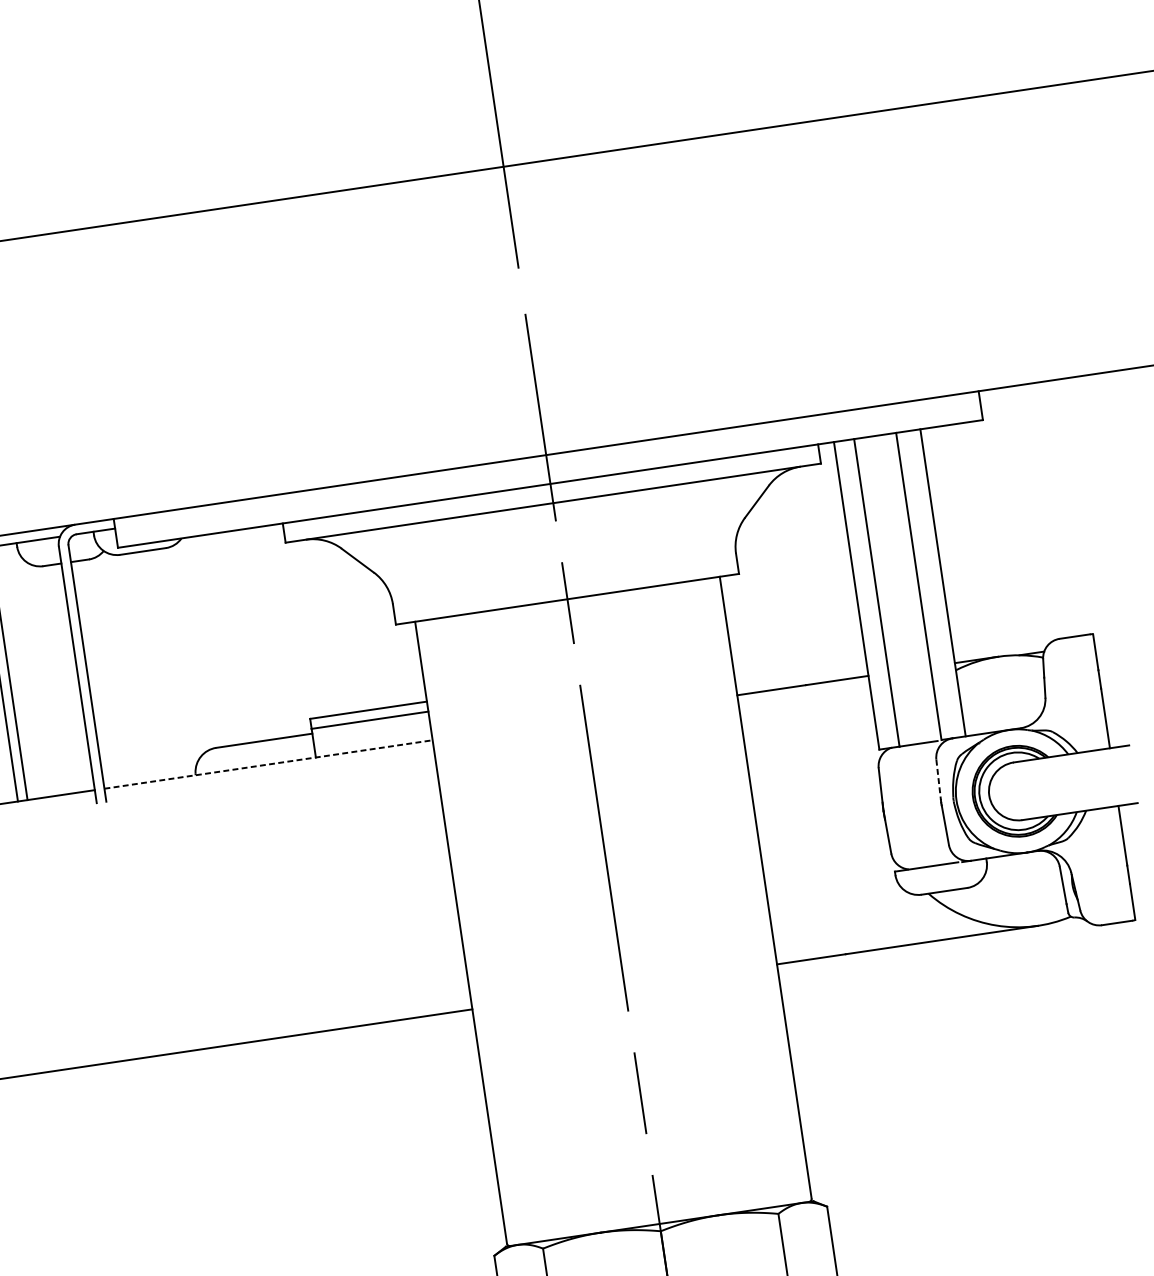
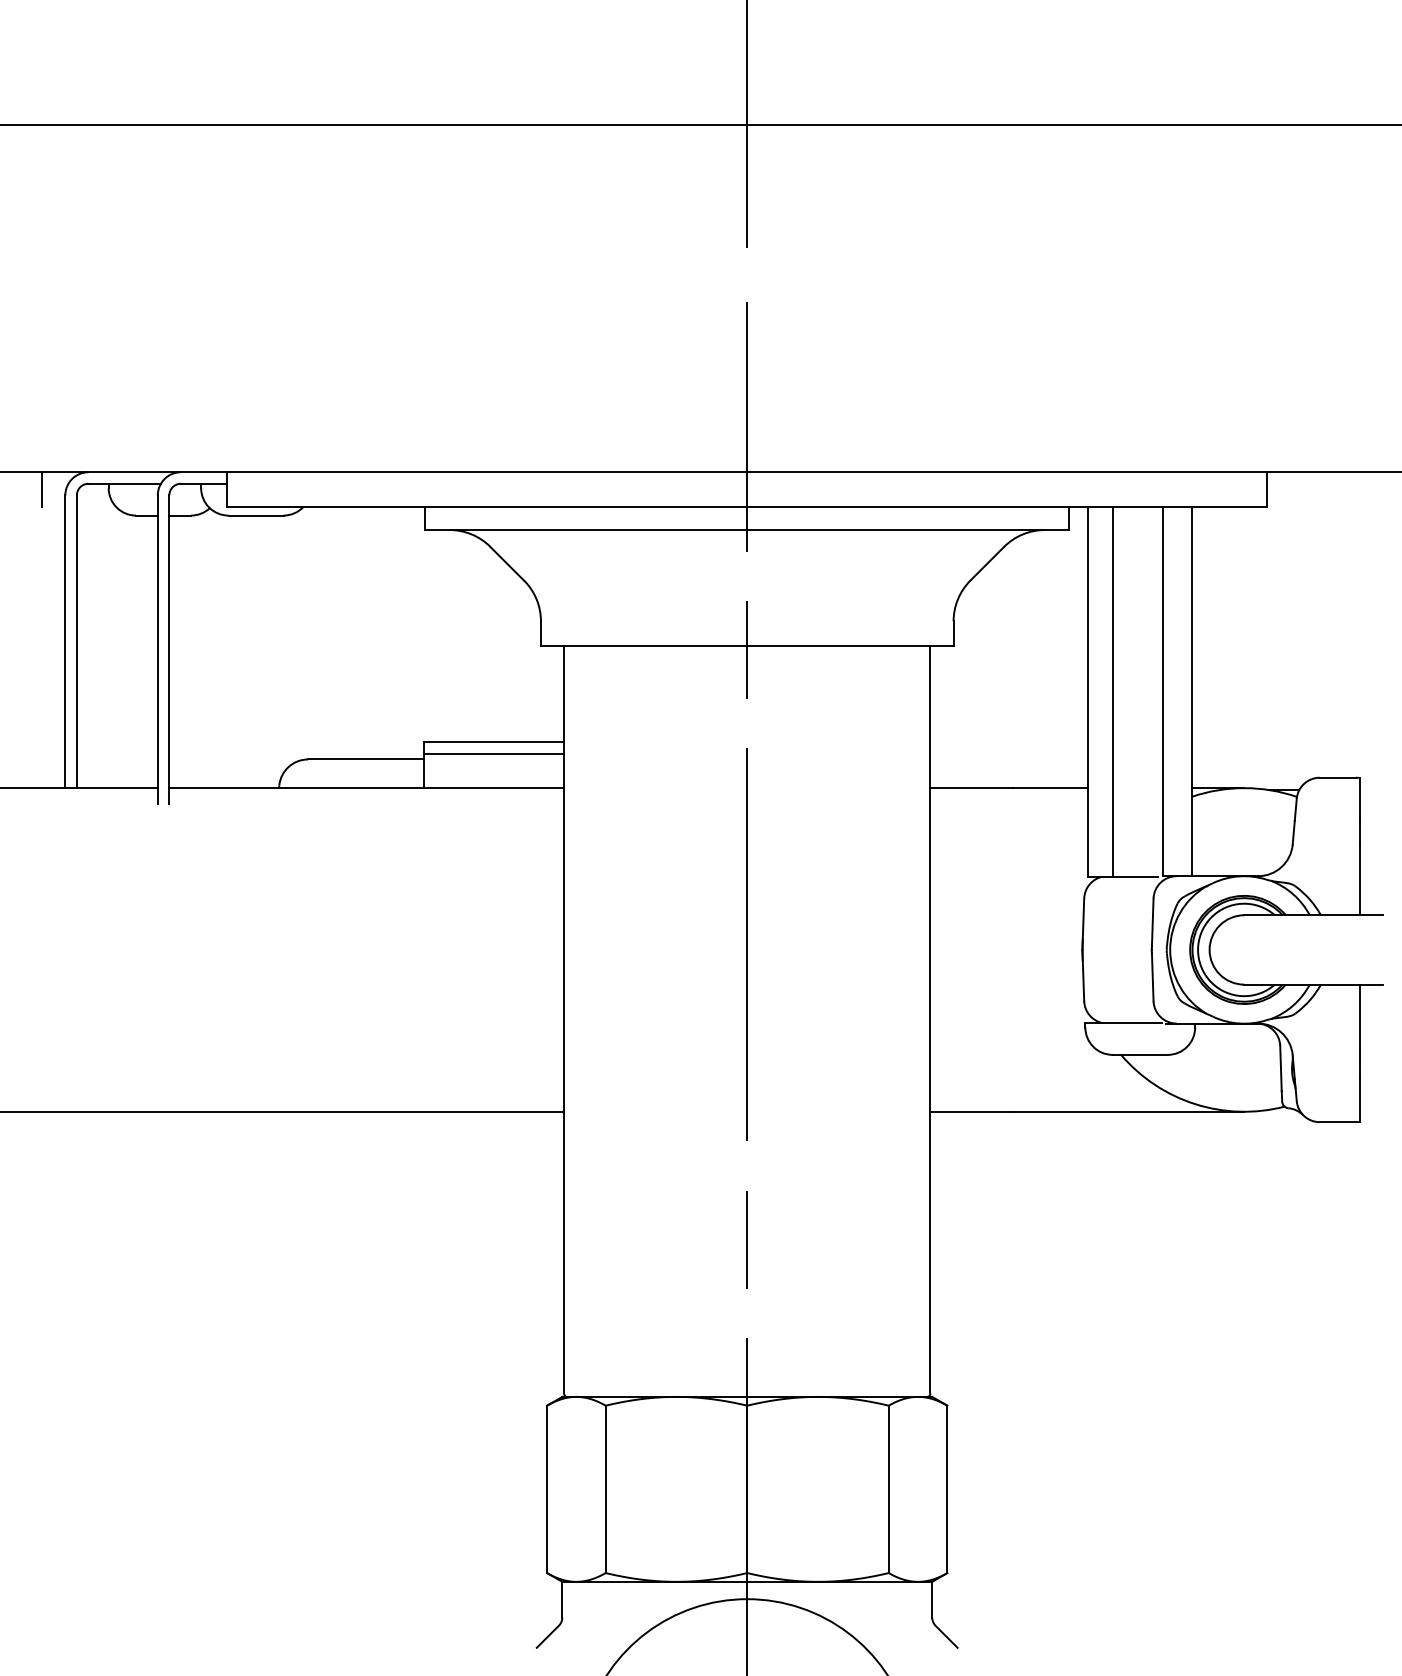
line: (269, 764) -> (367, 788), dashed -> solid
line: (938, 780) -> (1152, 923), dashed -> solid

